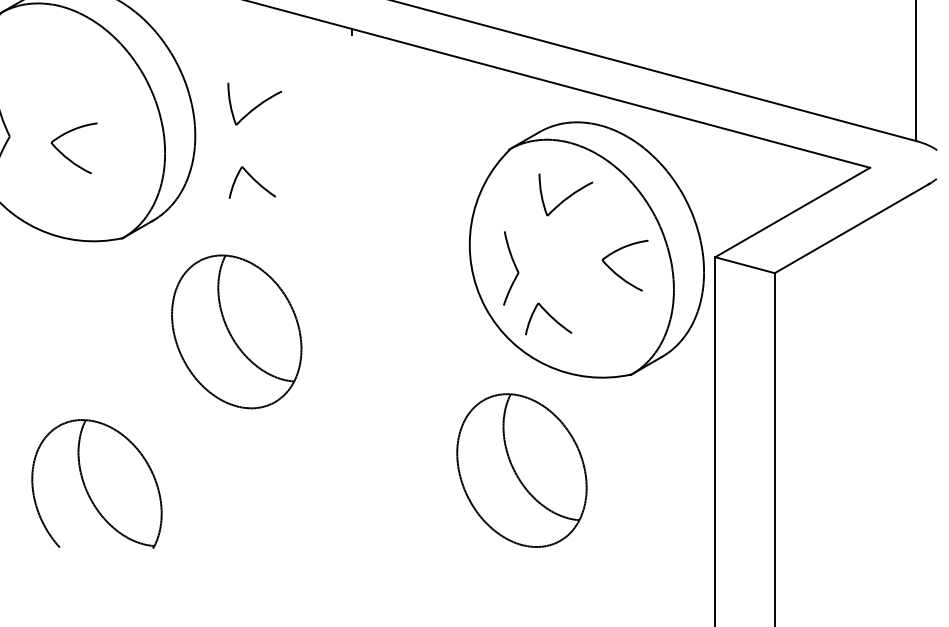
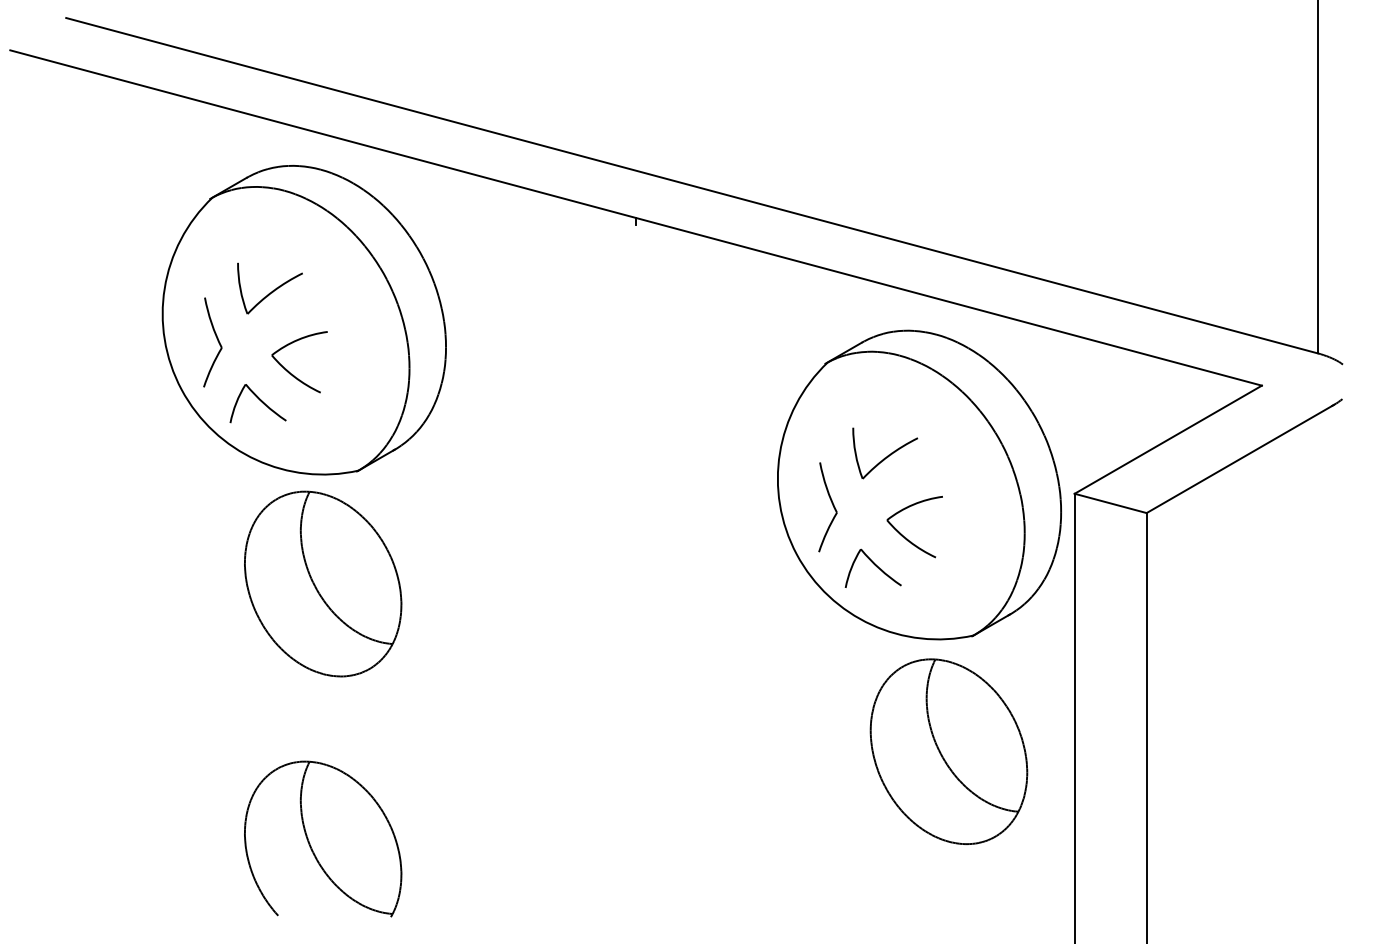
part: (254, 103) -> (269, 288), moved
part: (251, 182) -> (257, 403), moved
part: (566, 194) -> (885, 453), moved
part: (618, 274) -> (906, 537), moved
part: (237, 331) -> (323, 583), moved
part: (521, 470) -> (948, 751), moved
part: (97, 483) -> (323, 838), moved

